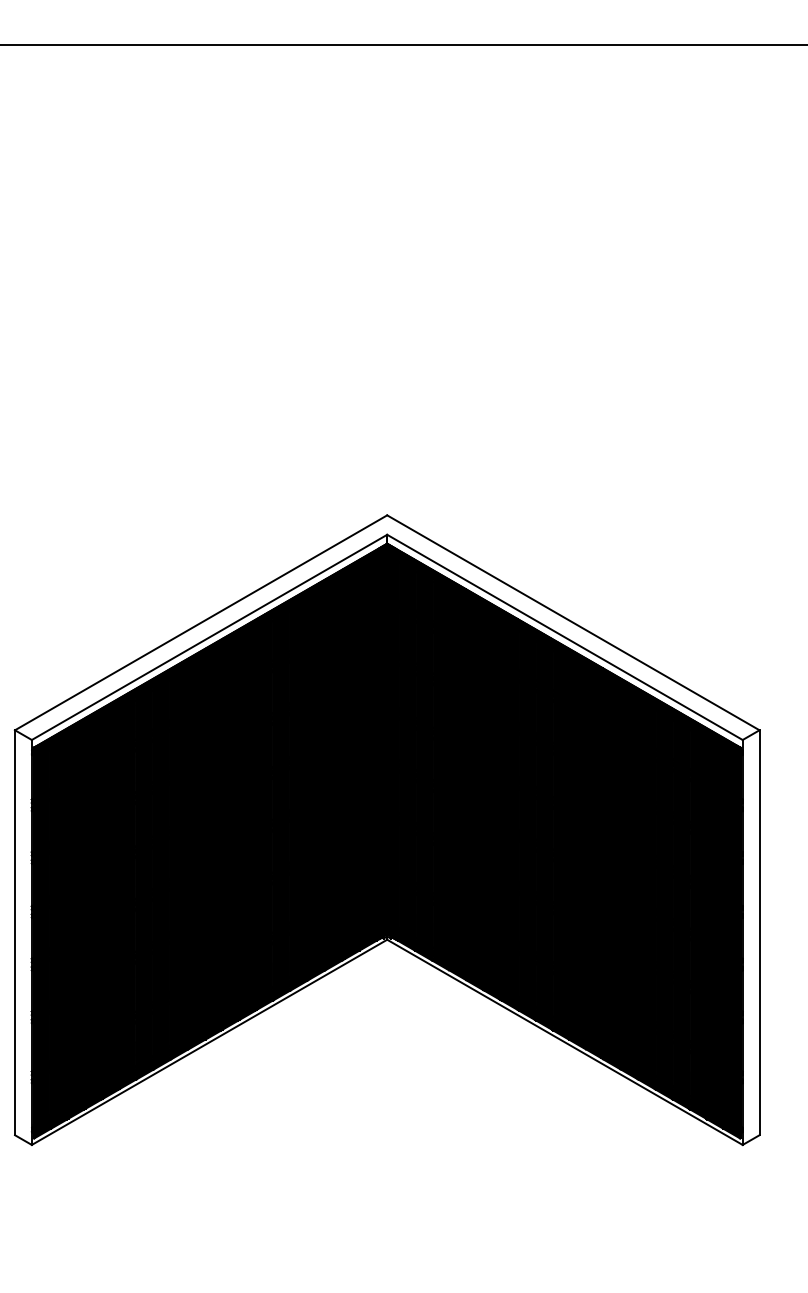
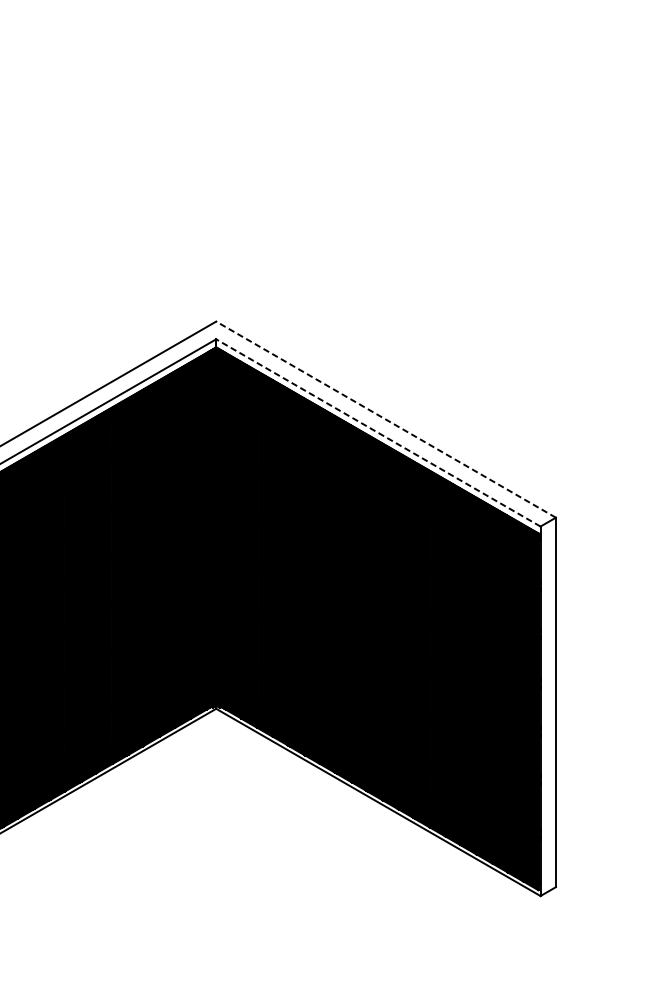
line: (573, 622) -> (386, 419), solid -> dashed
line: (564, 637) -> (377, 433), solid -> dashed

